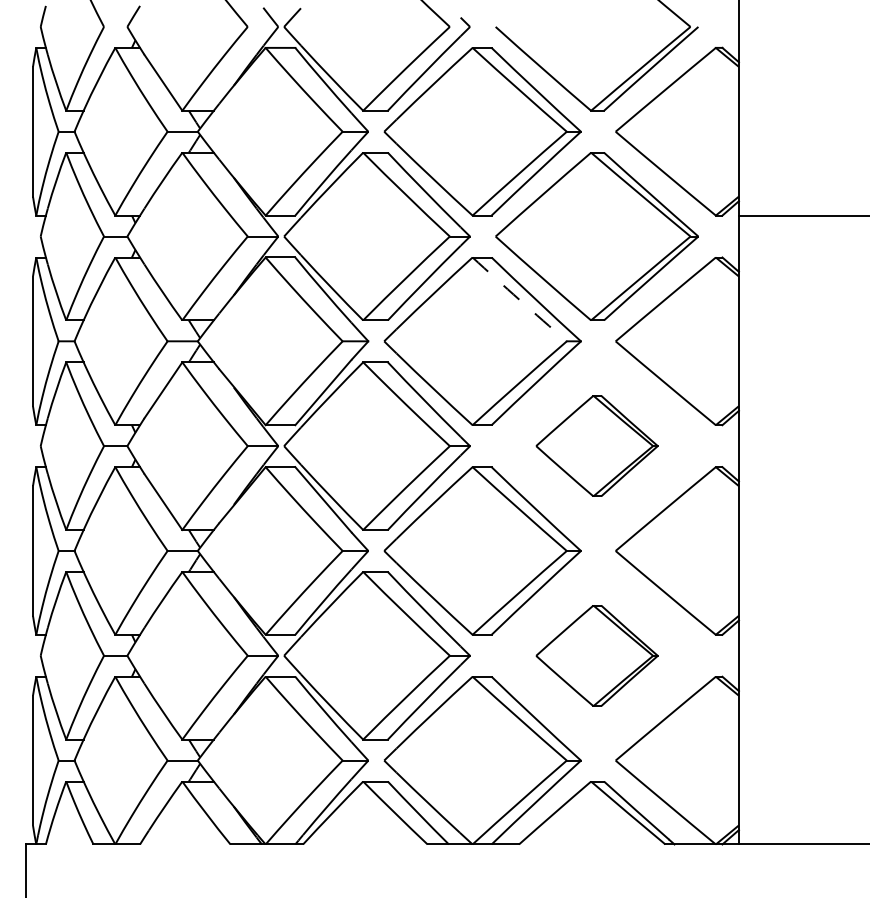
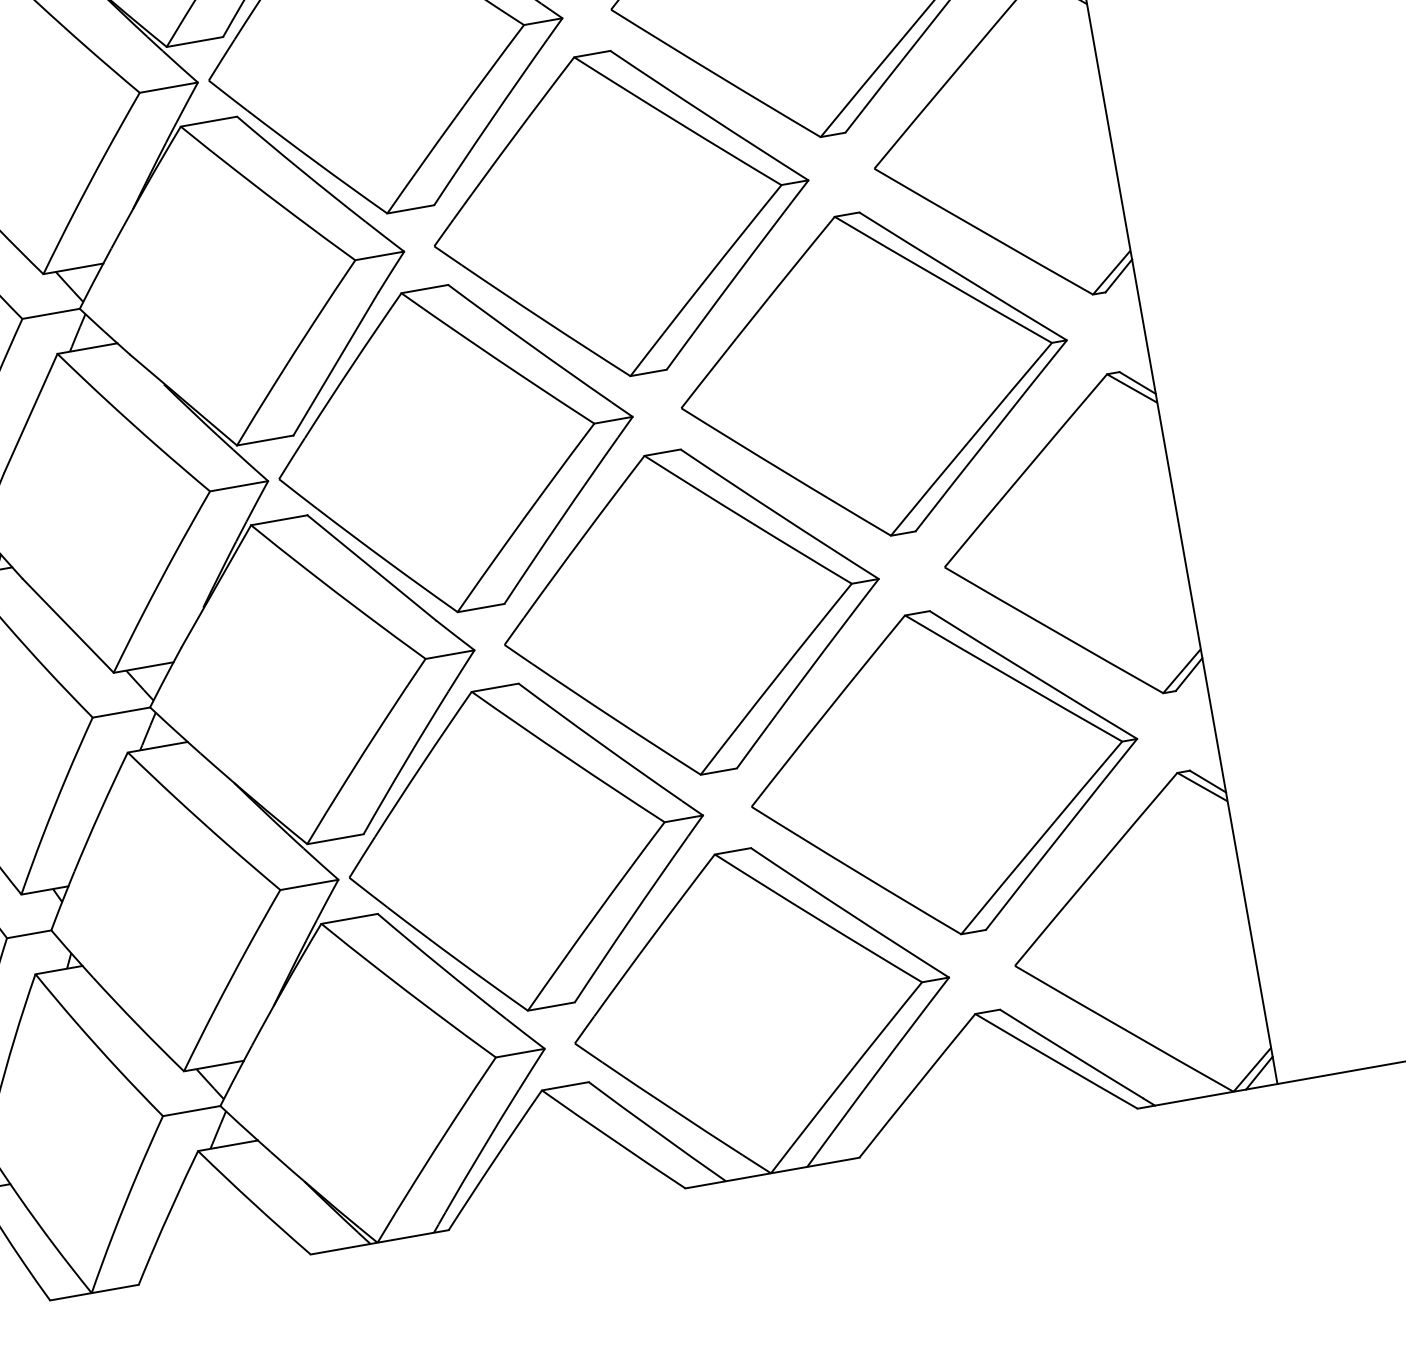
arc: (519, 299) -> (677, 121), dashed -> solid
part: (596, 445) -> (872, 373), size x1.67
part: (596, 655) -> (943, 772), size x1.67

